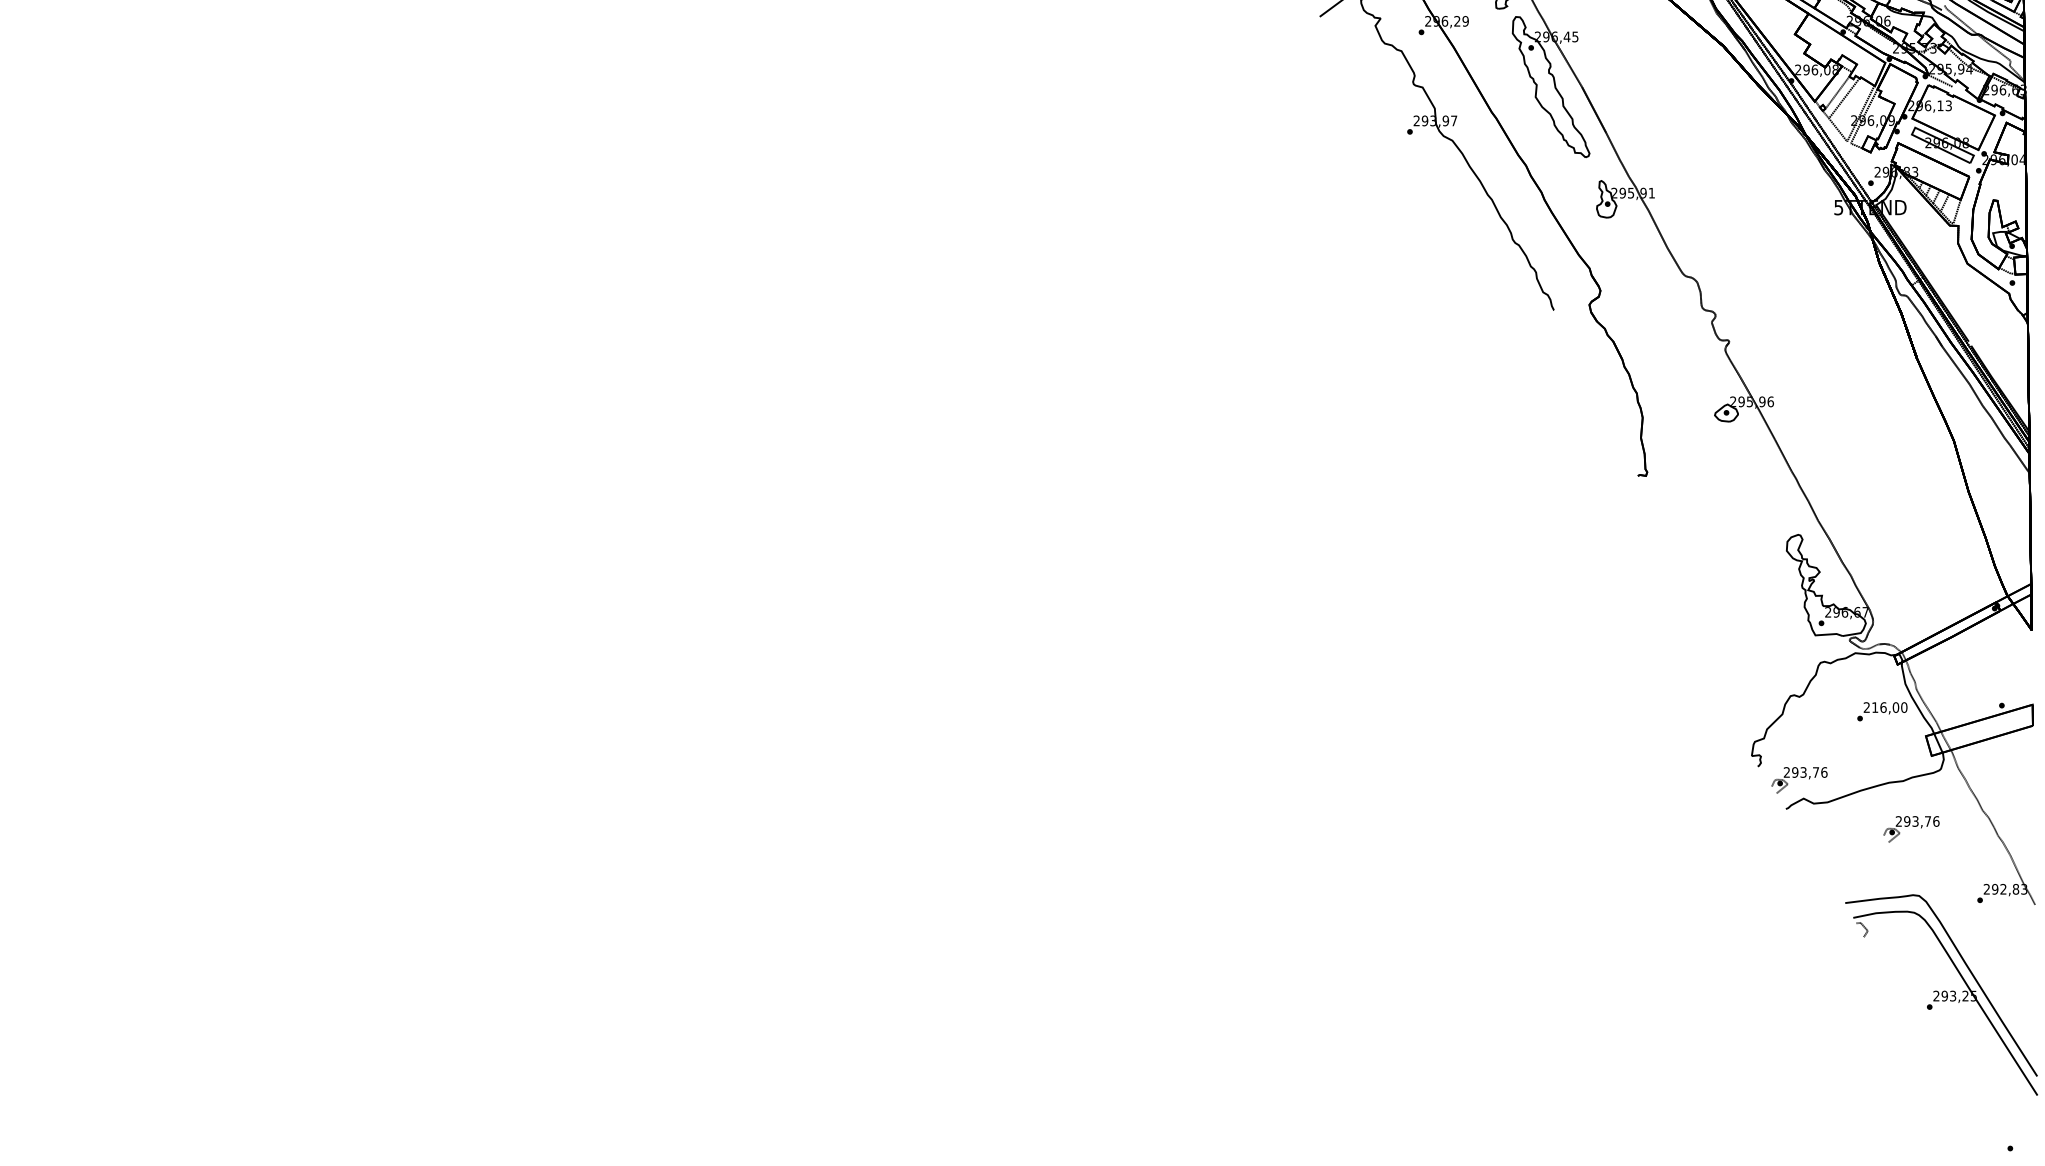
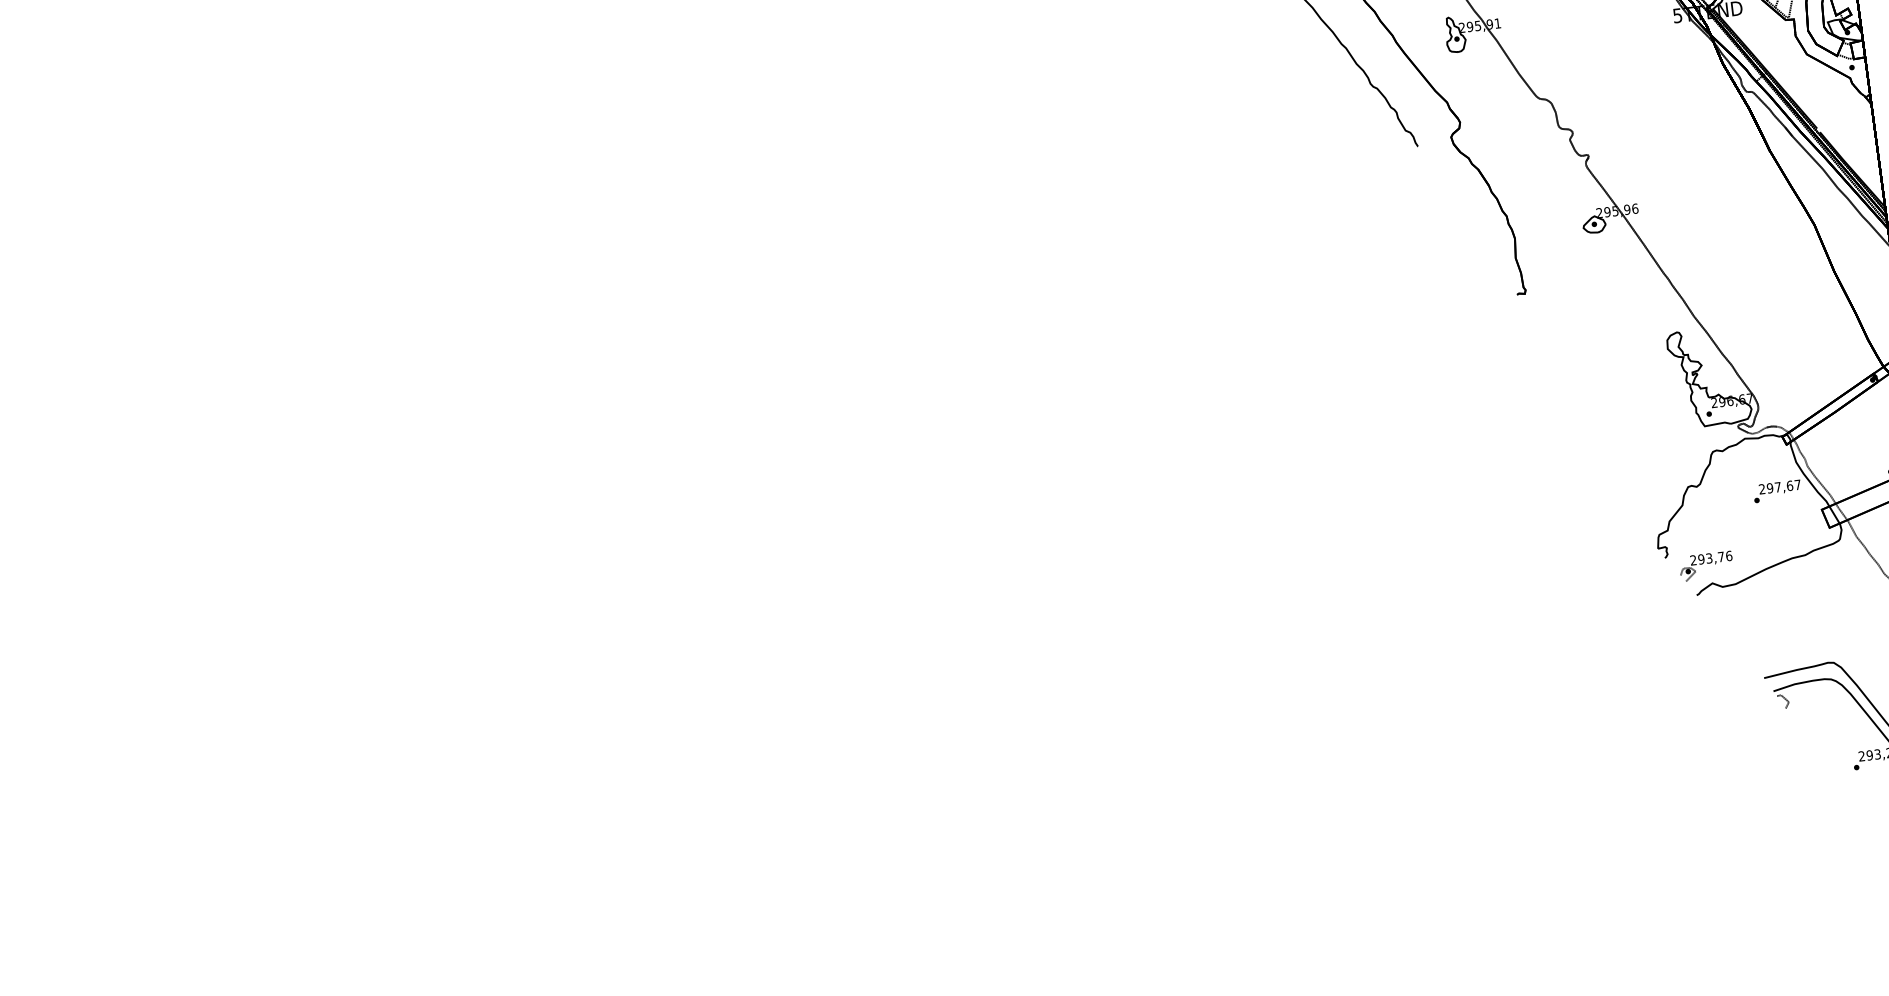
text: (1889, 707) -> (1783, 486), 216,00 -> 297,67
part: (1911, 829) -> (1818, 600), removed

